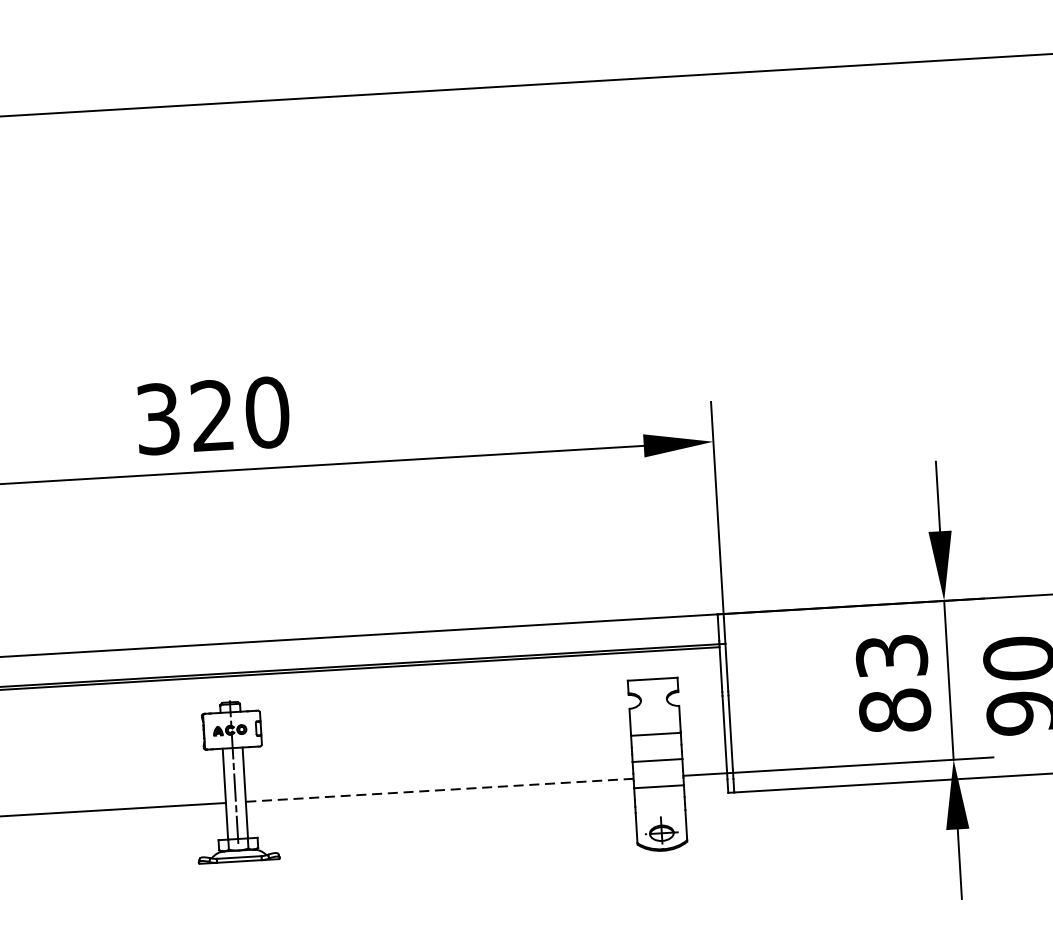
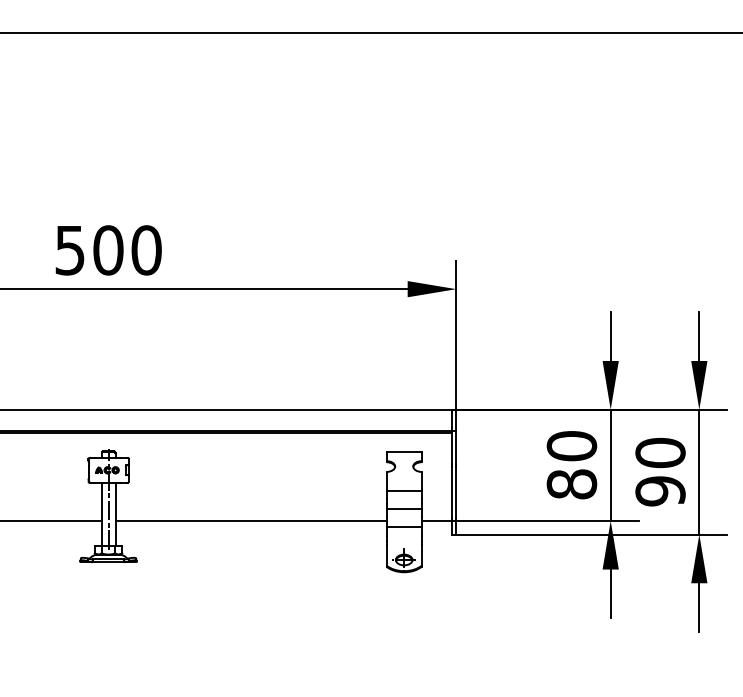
text: (185, 417) -> (89, 250), 320 -> 500
text: (891, 656) -> (571, 446), 83 -> 80
line: (440, 789) -> (251, 520), dashed -> solid

